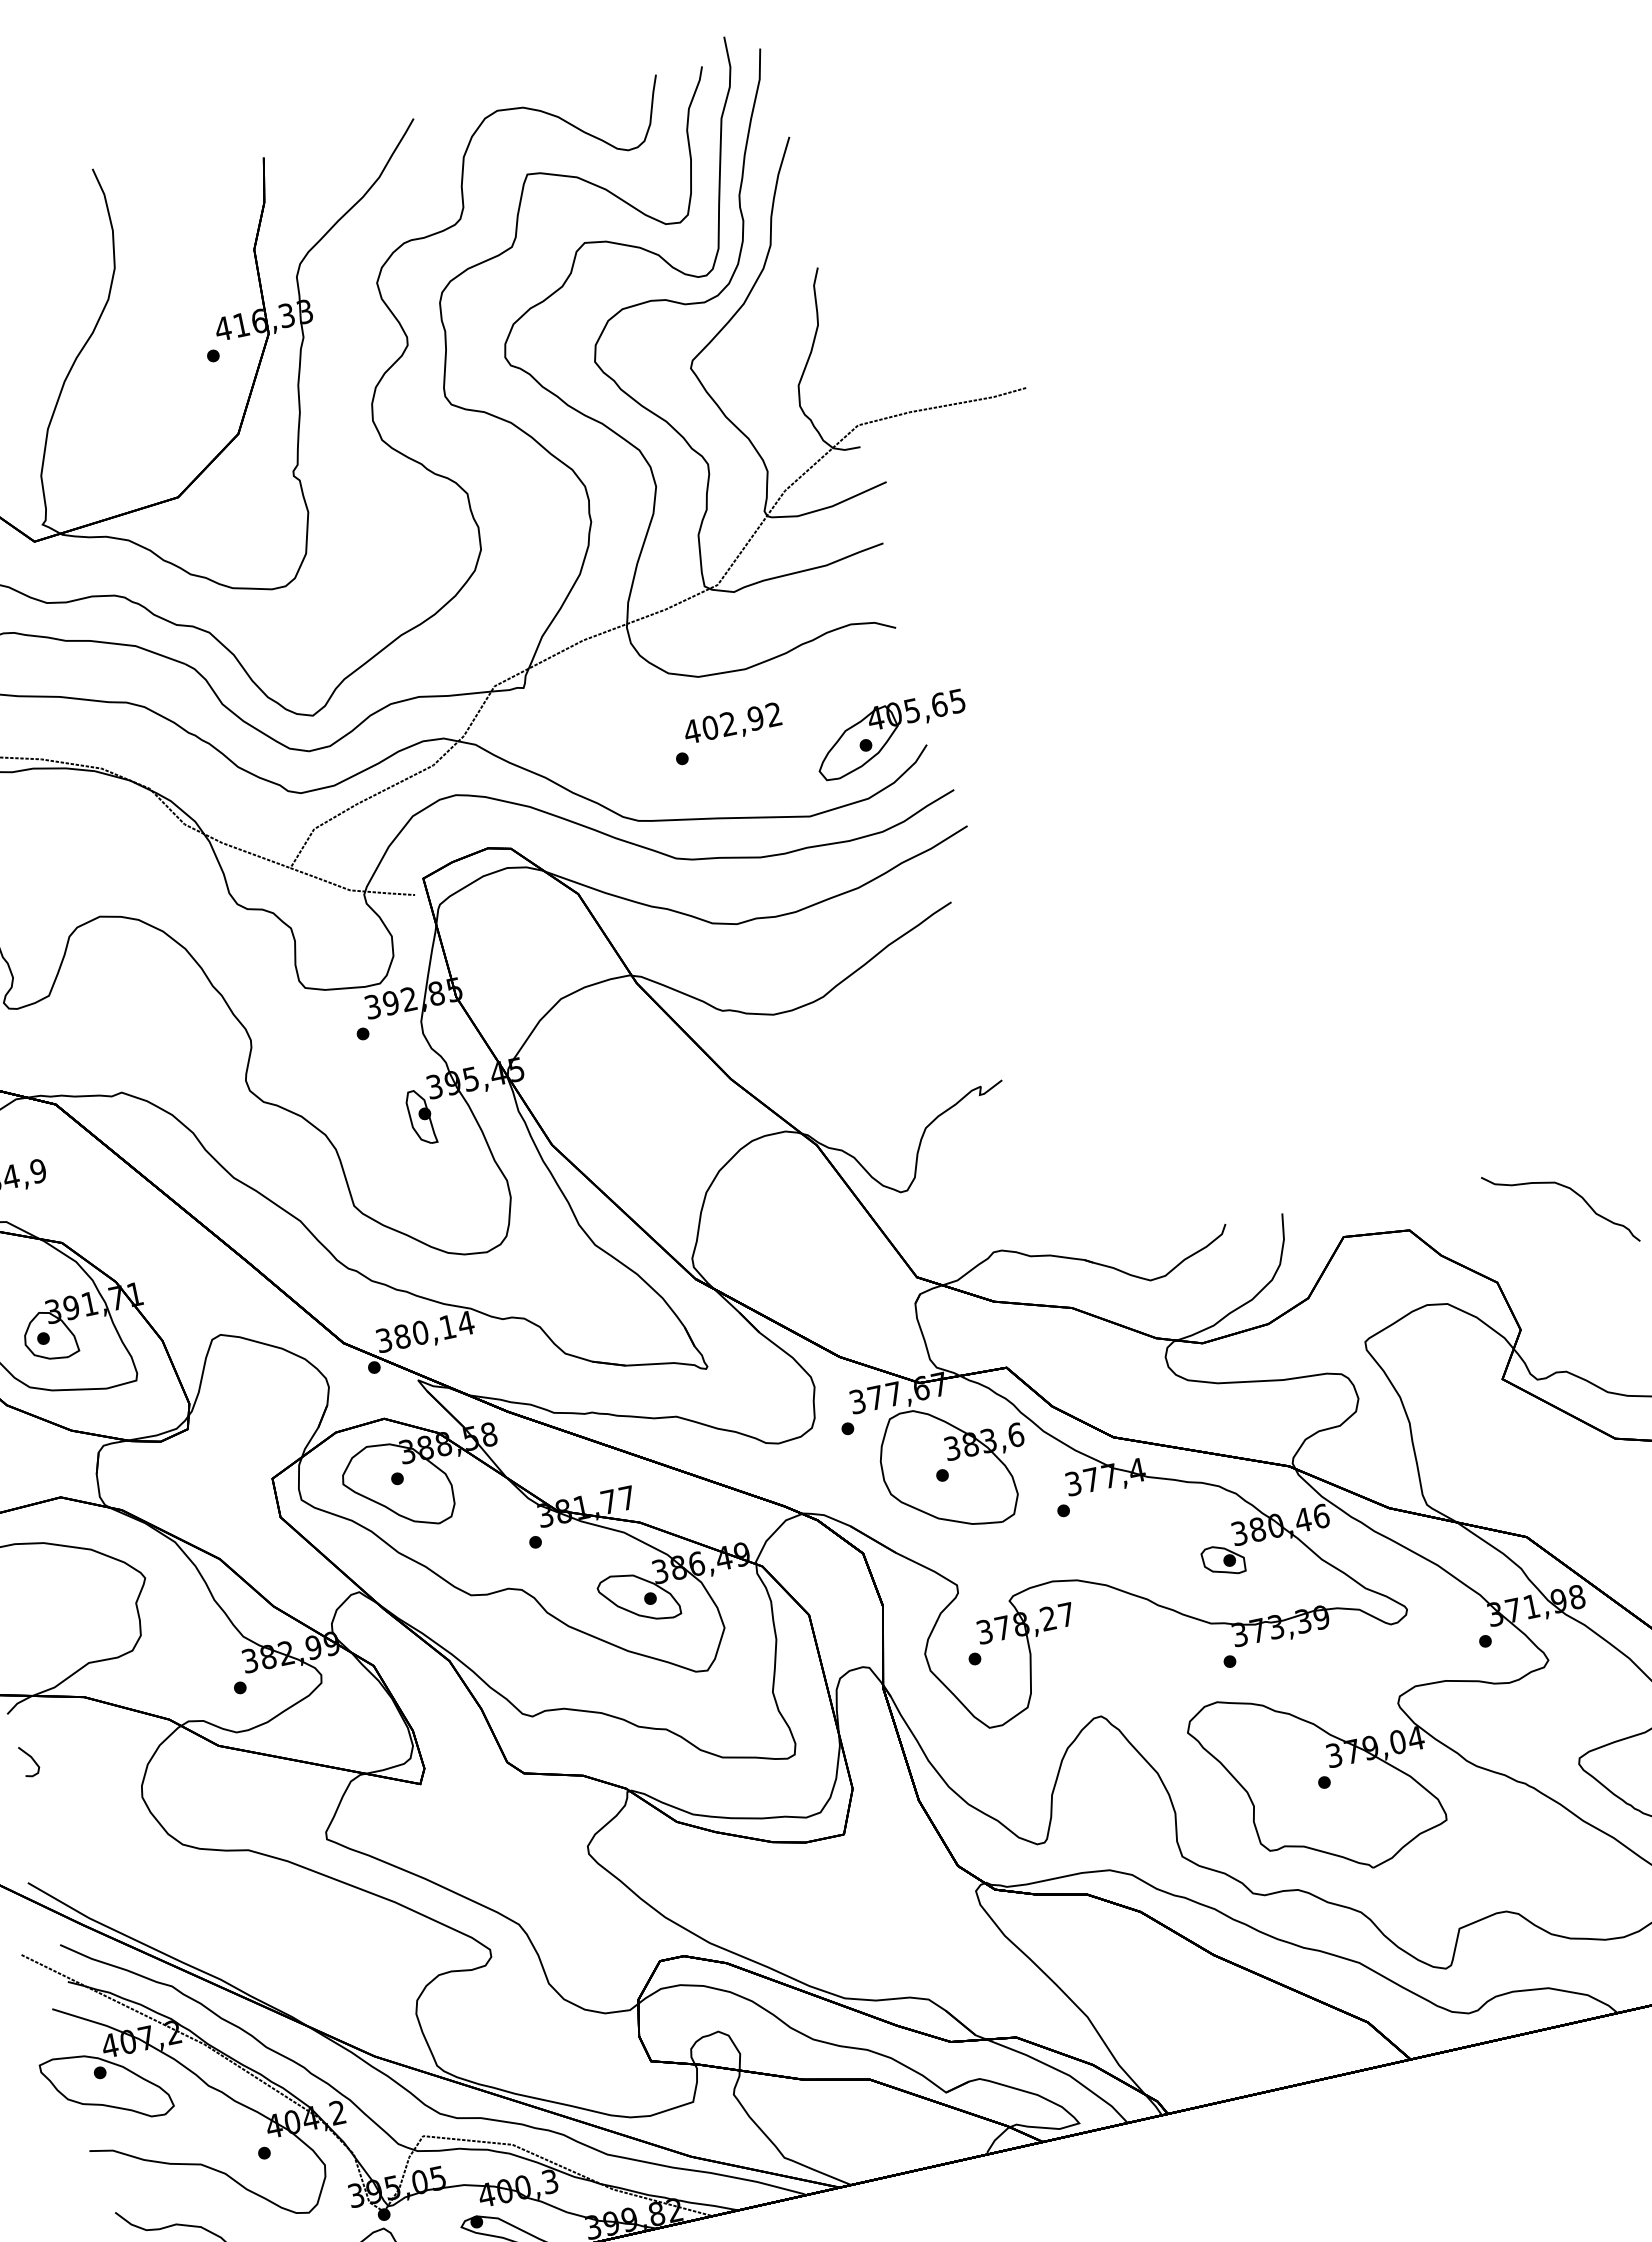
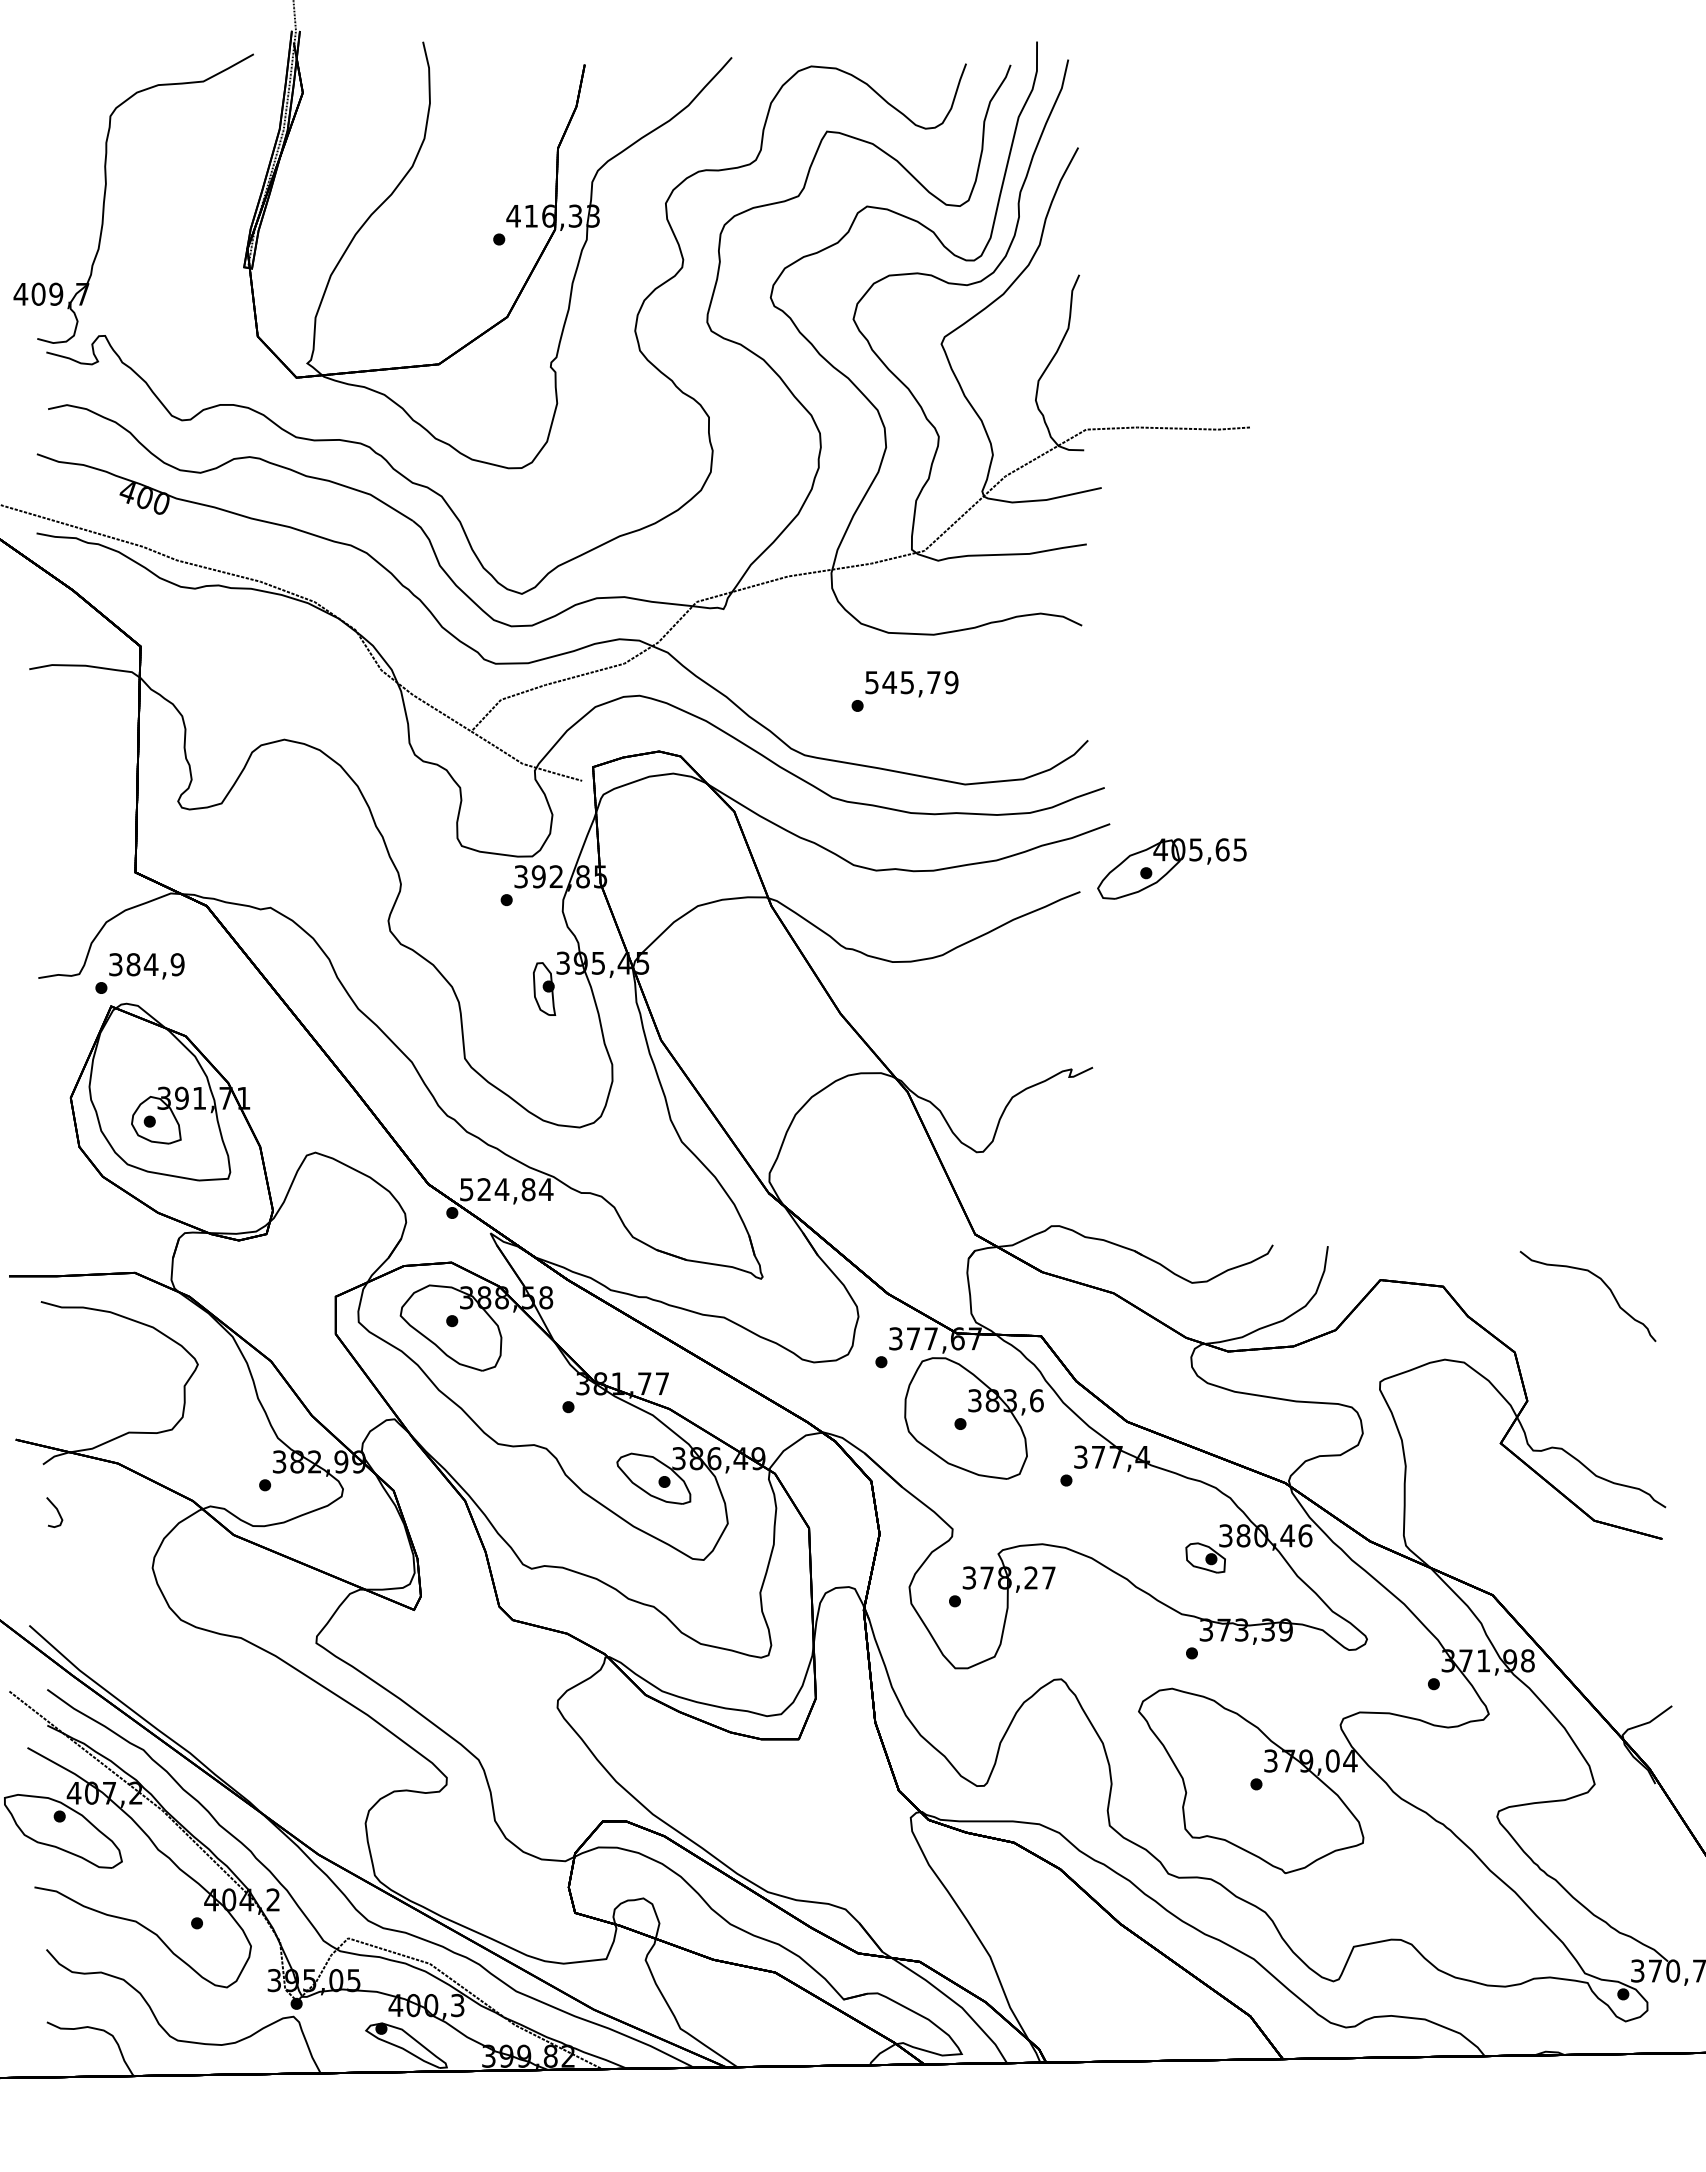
text: (732, 723) -> (911, 682), 402,92 -> 545,79
part: (890, 735) -> (1171, 868), moved
text: (415, 1333) -> (497, 1189), 380,14 -> 524,84

